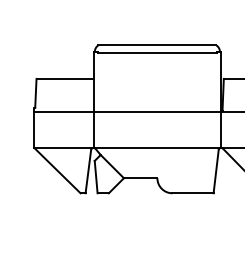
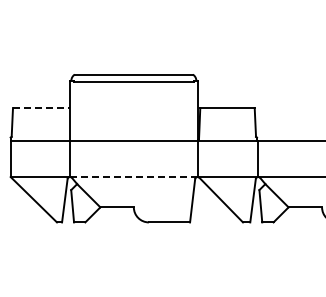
line: (65, 79) -> (41, 108), solid -> dashed
line: (157, 148) -> (133, 177), solid -> dashed

